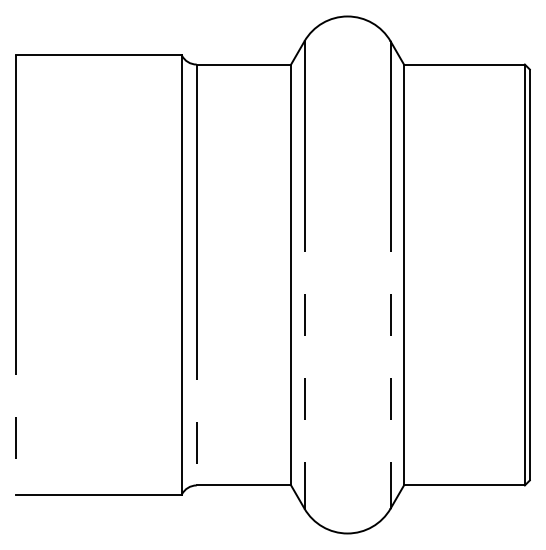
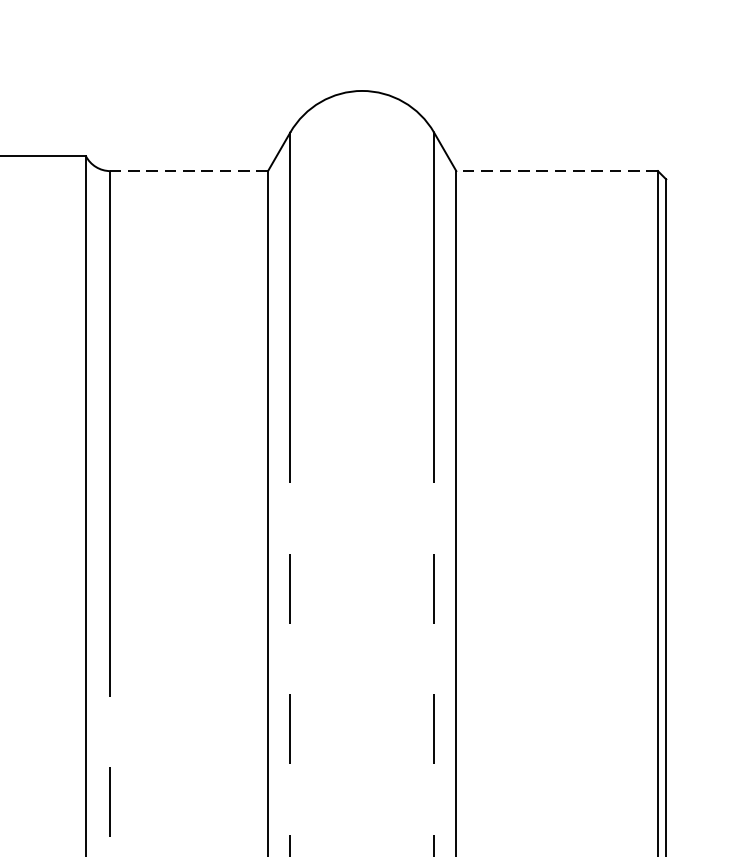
line: (243, 64) -> (188, 171), solid -> dashed
line: (463, 64) -> (555, 171), solid -> dashed

